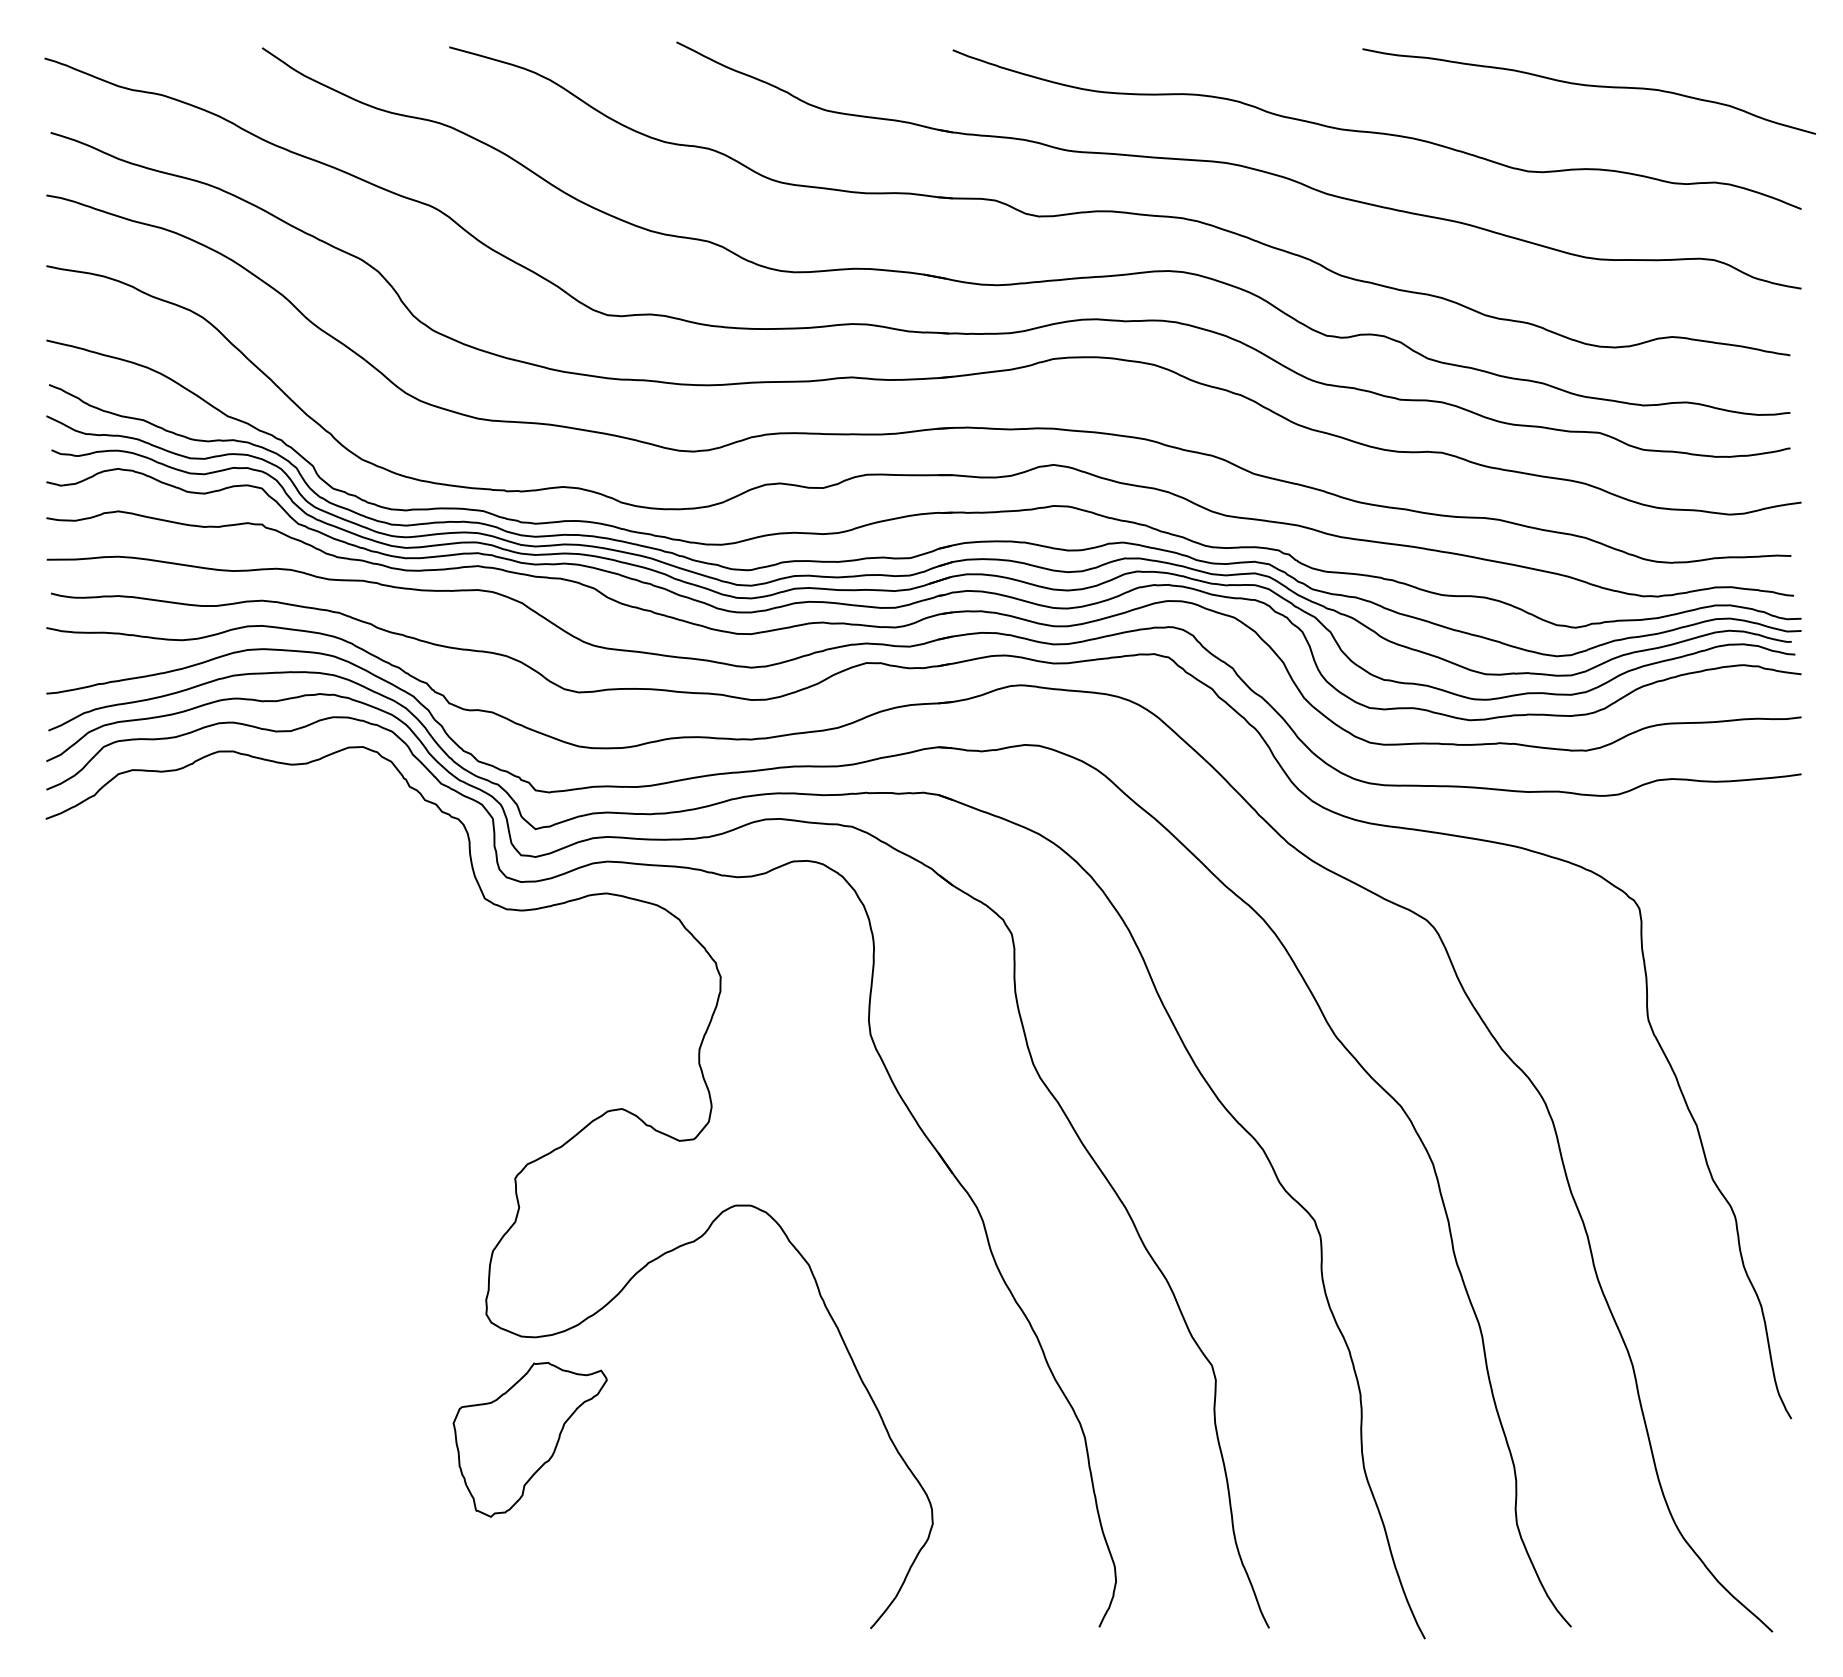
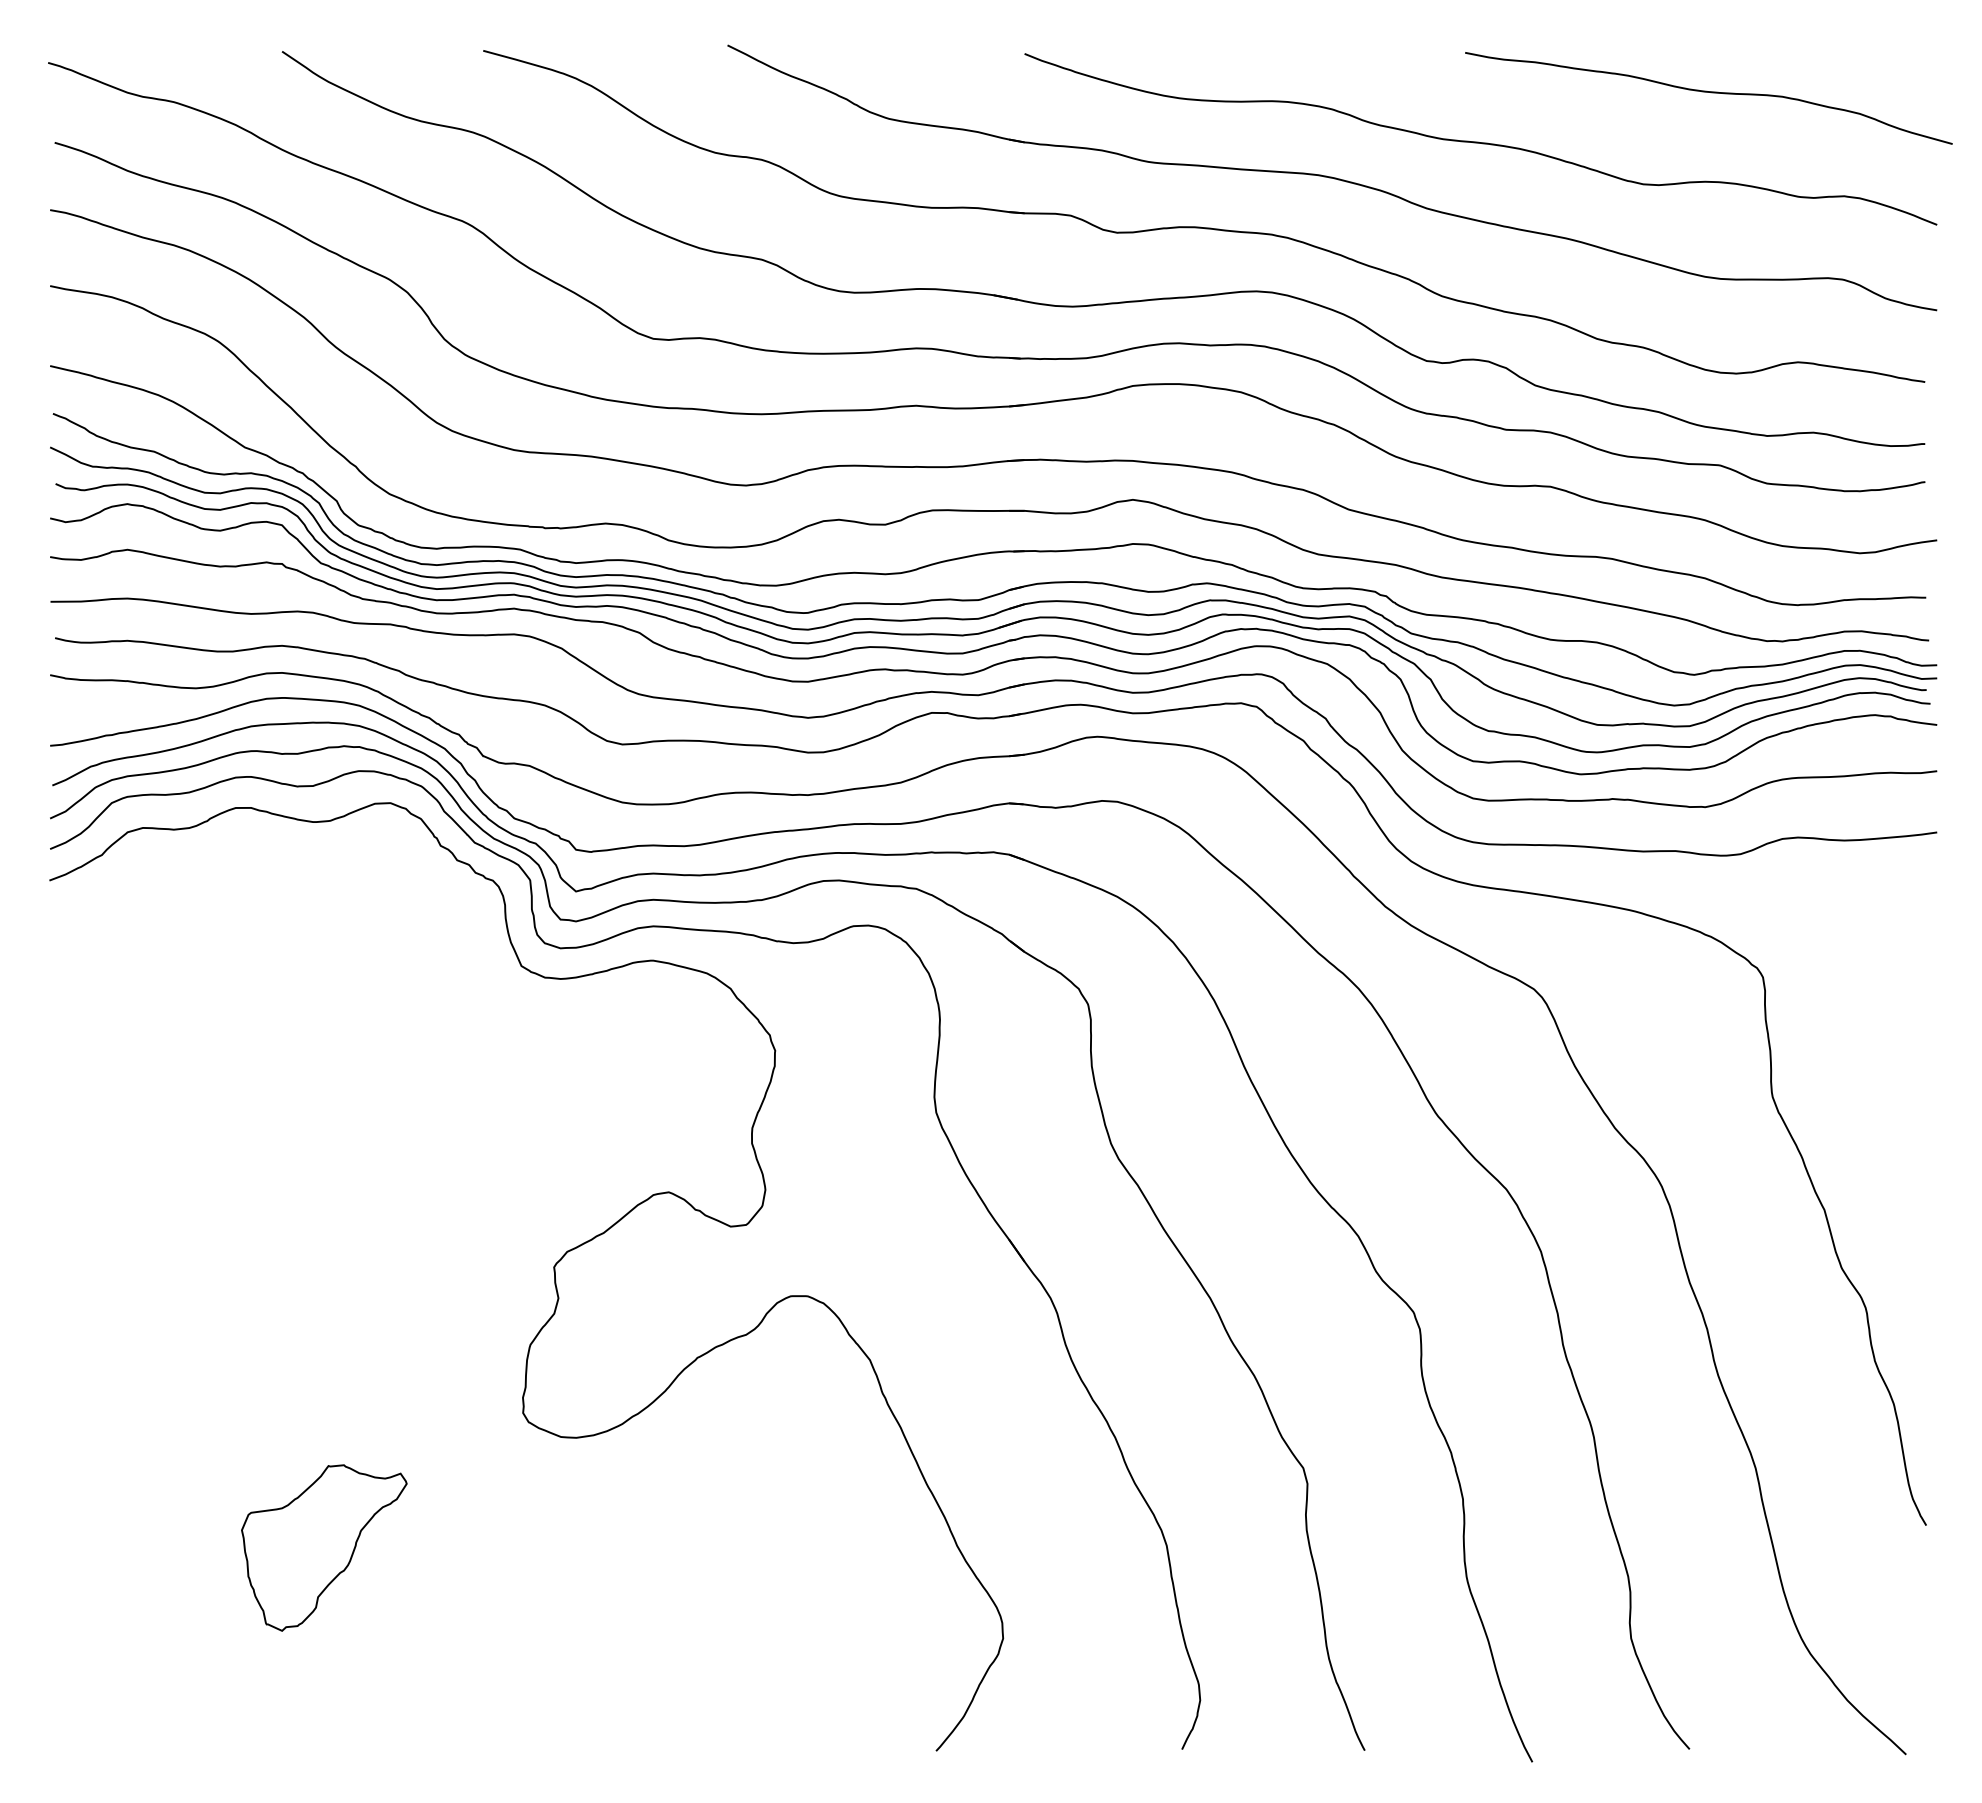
part: (530, 1439) -> (324, 1547), moved

